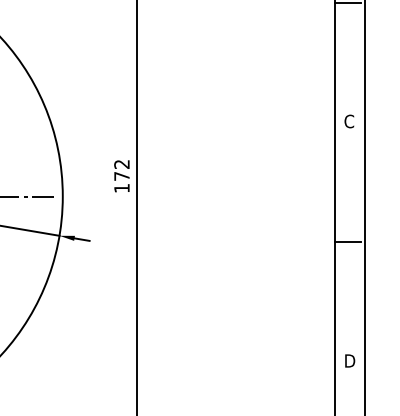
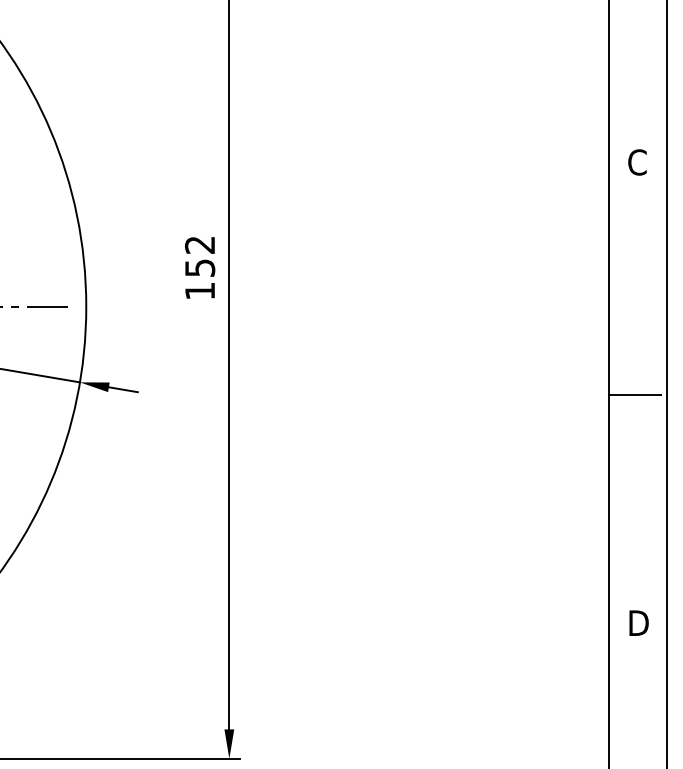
text: (121, 176) -> (199, 268), 172 -> 152

